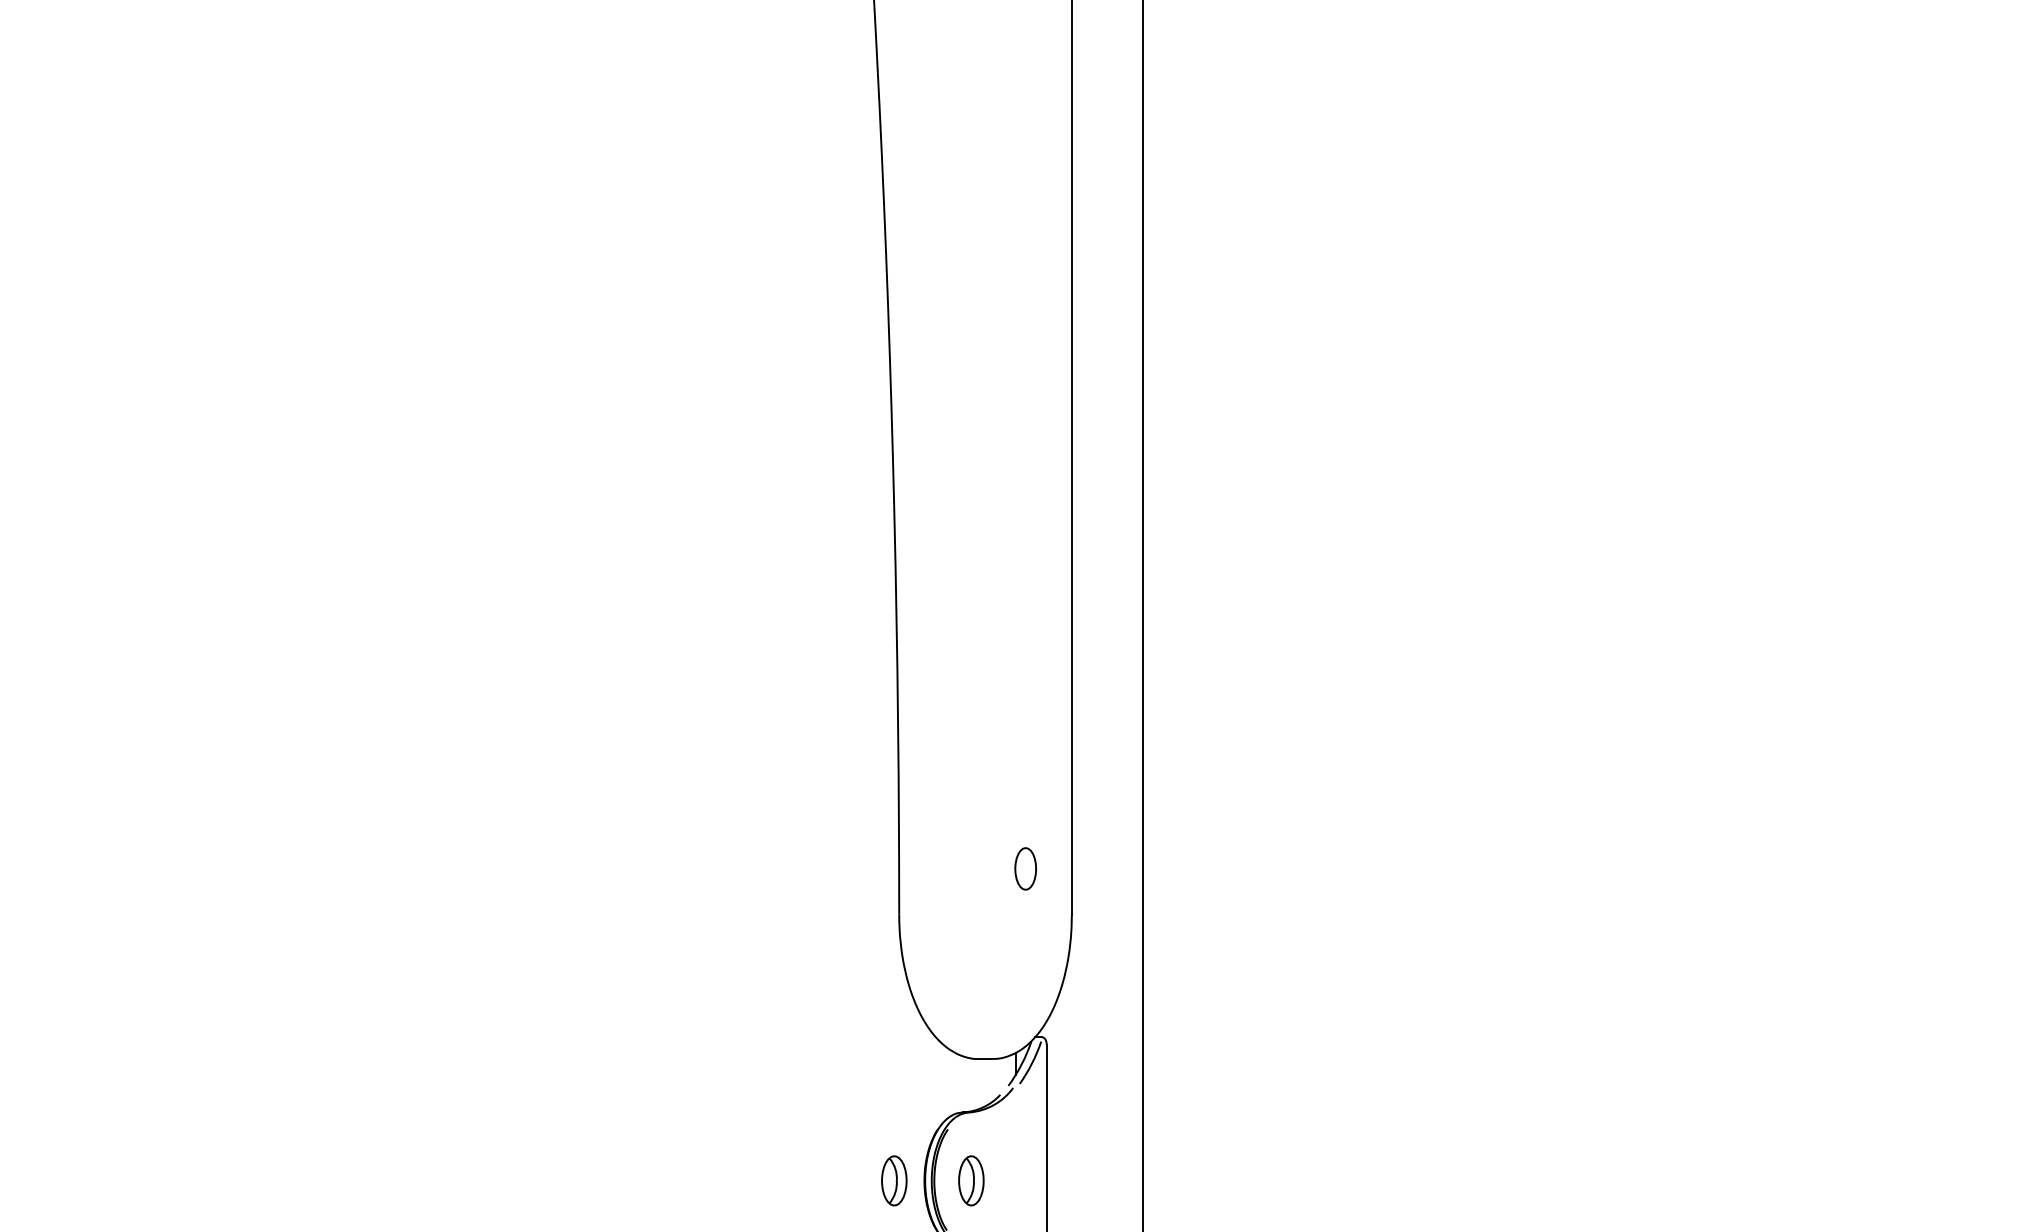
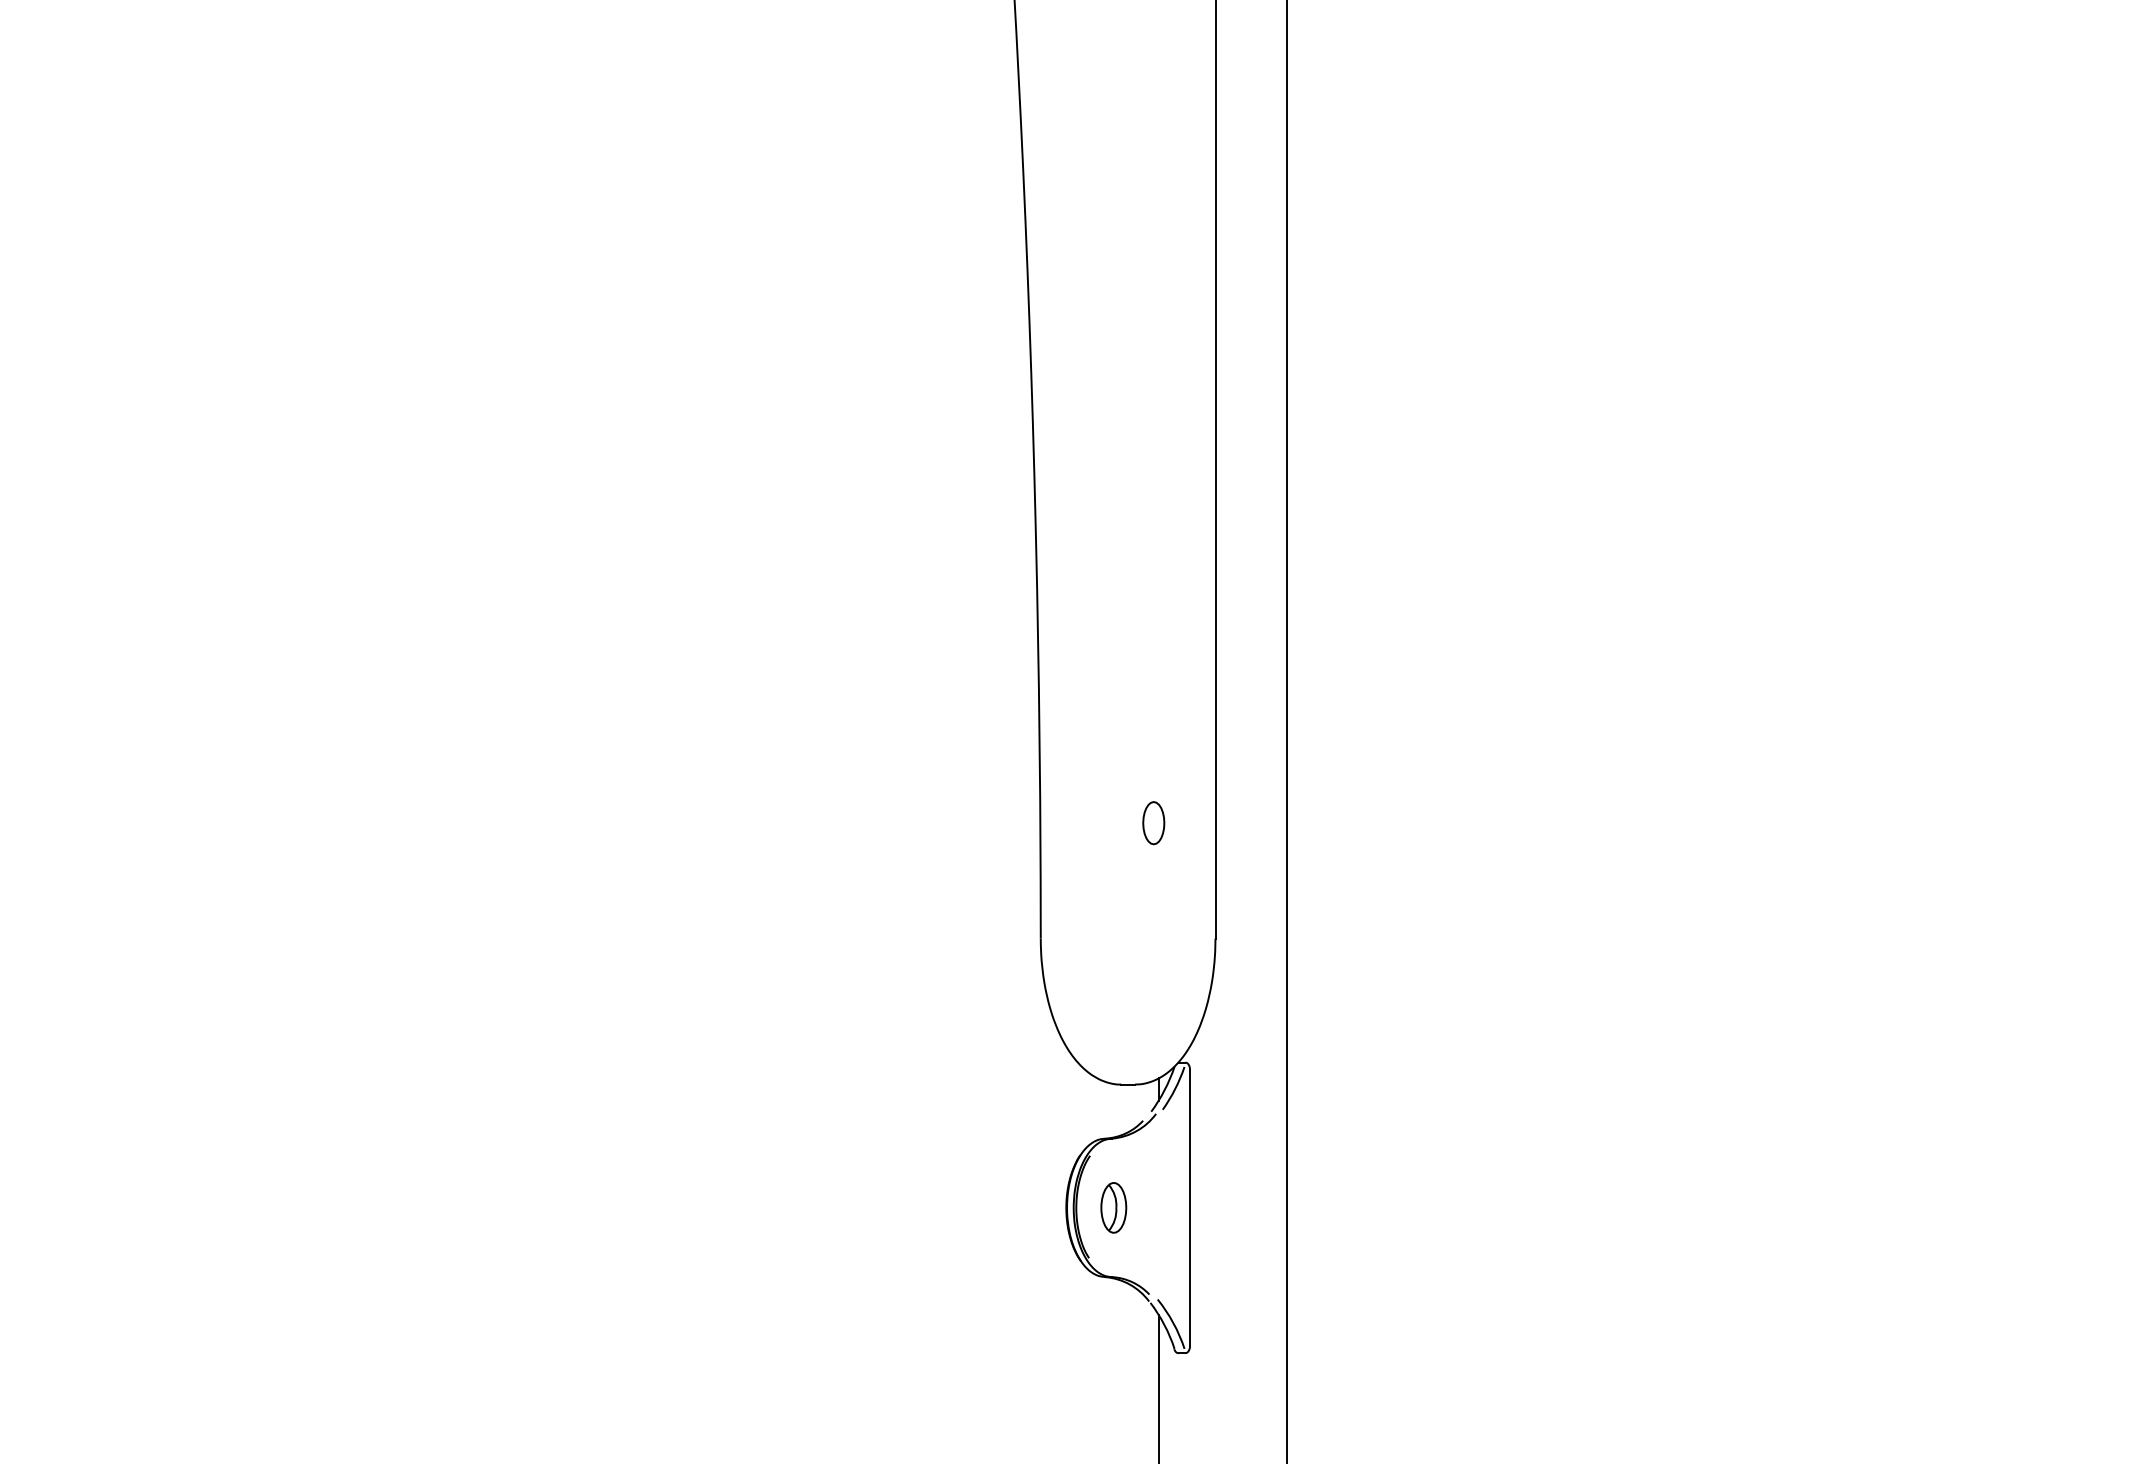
part: (1025, 869) -> (1153, 823), moved
part: (894, 1180) -> (1035, 1207), removed

